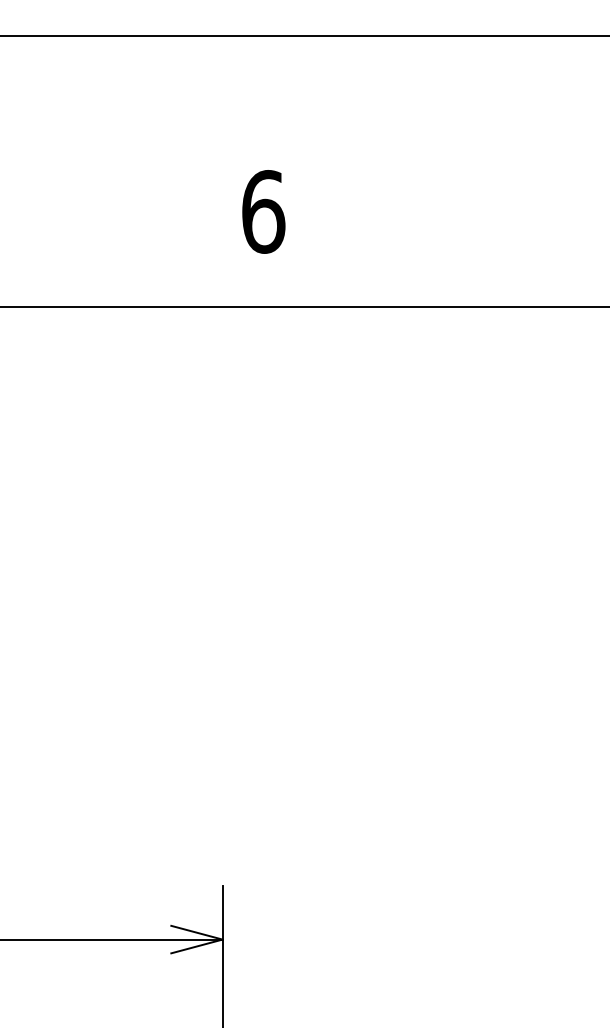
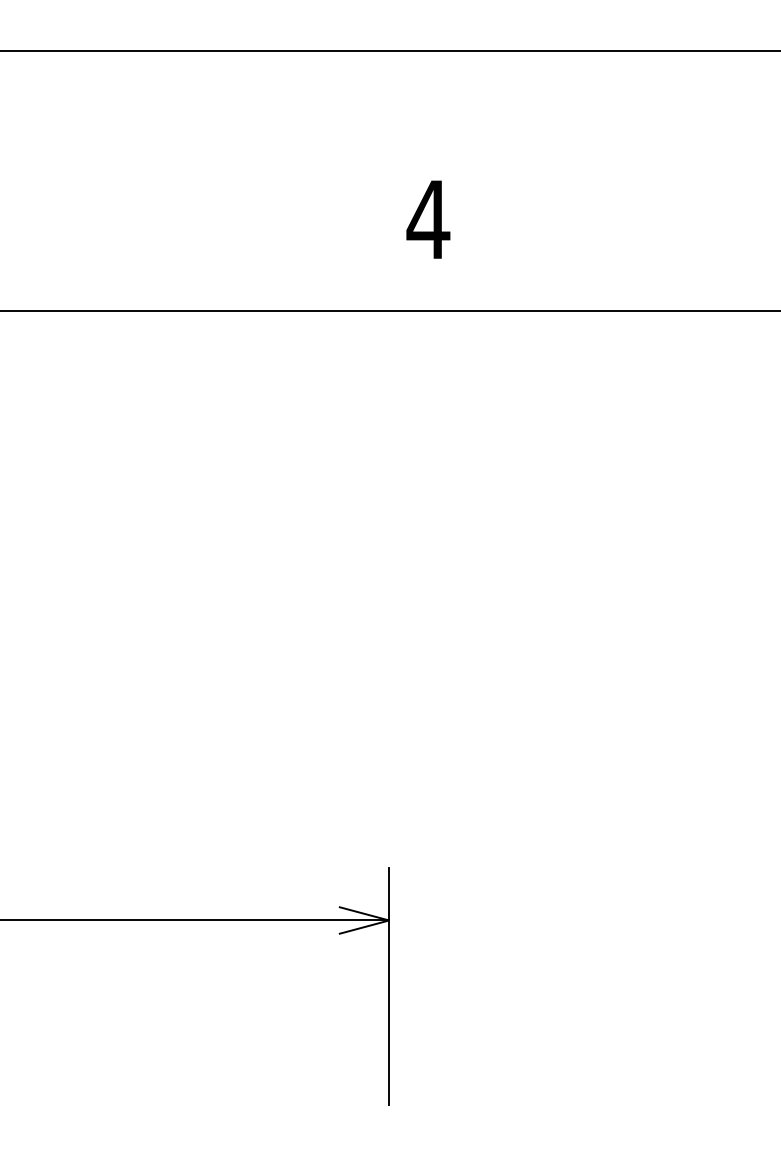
text: (263, 211) -> (428, 219), 6 -> 4

